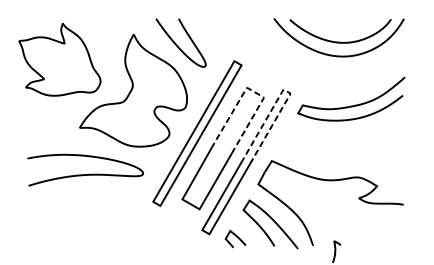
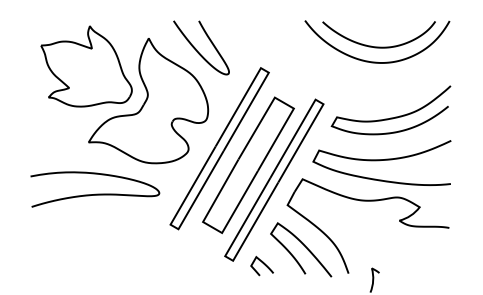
part: (59, 59) -> (86, 66), moved
line: (287, 91) -> (319, 101), dashed -> solid
line: (255, 92) -> (284, 103), dashed -> solid
curve: (342, 144) -> (381, 160), added

